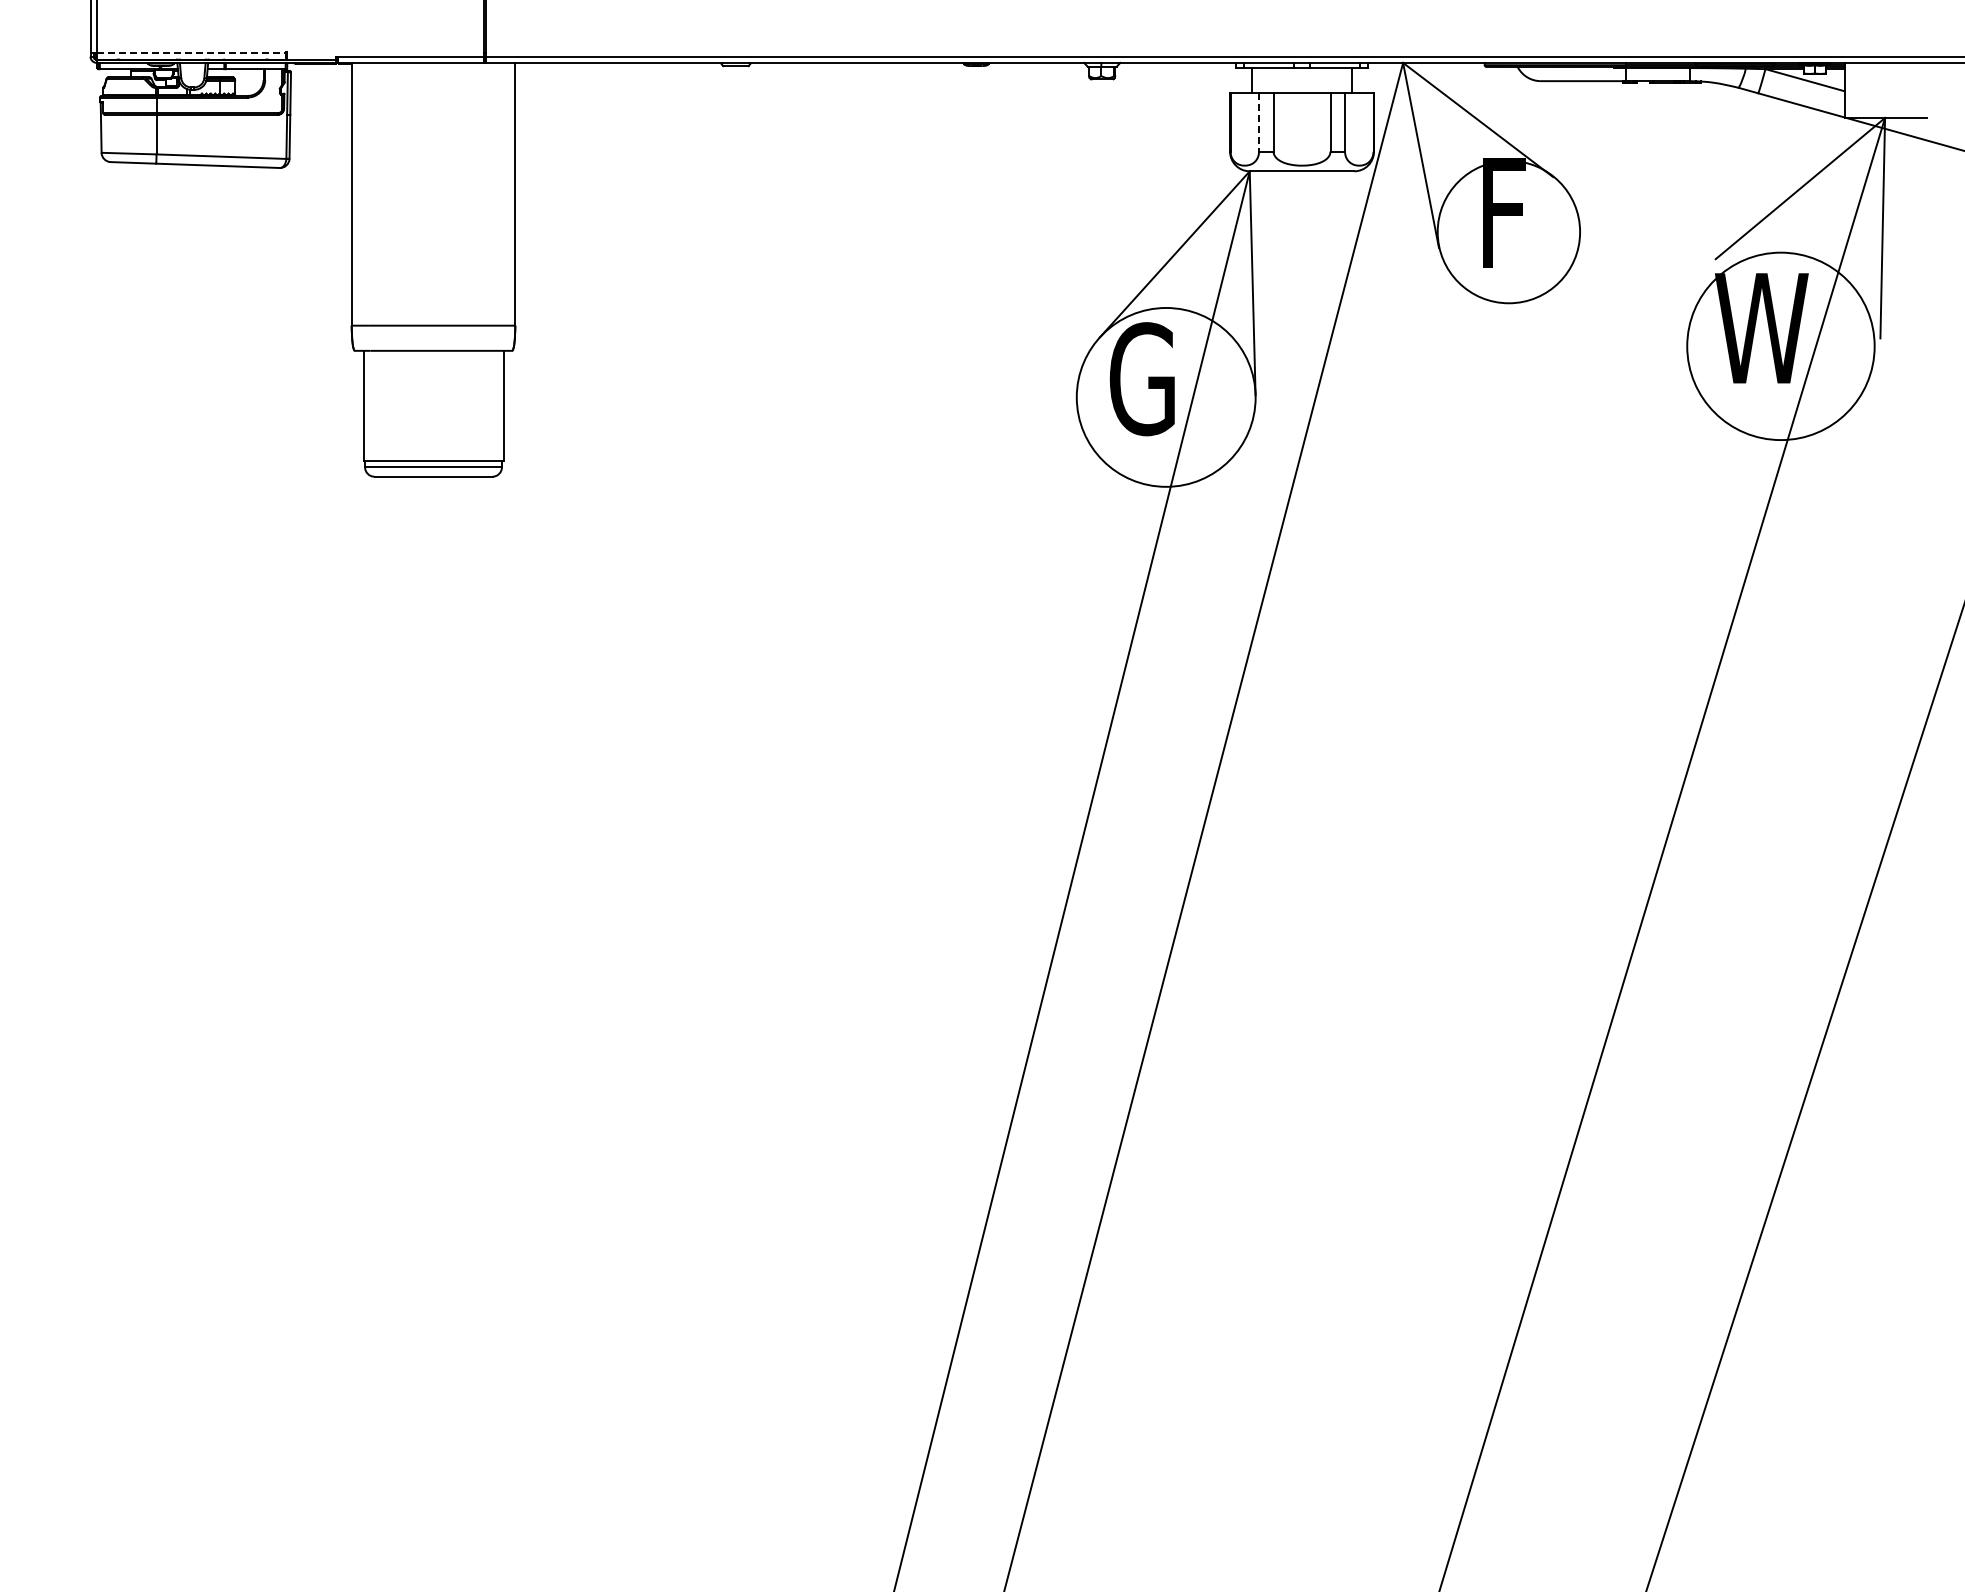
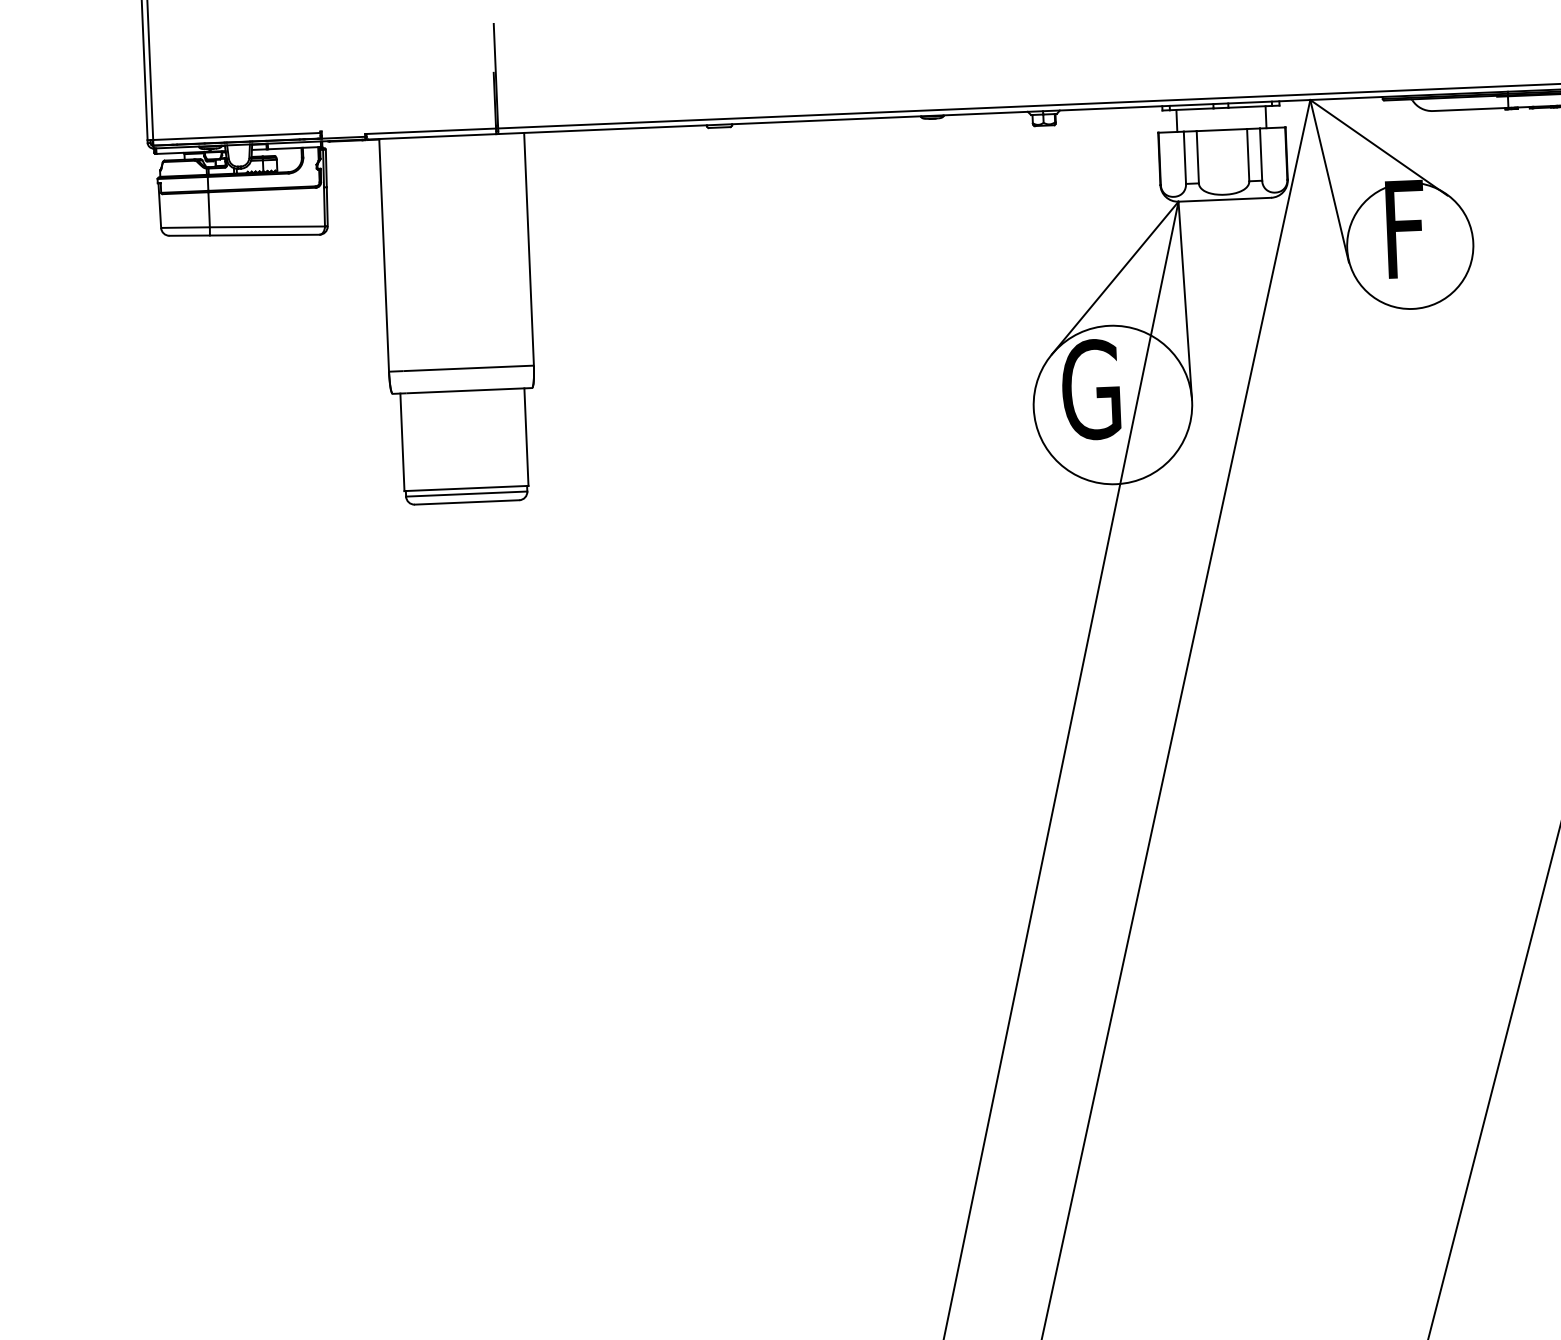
line: (191, 53) -> (237, 136), dashed -> solid
line: (1259, 122) -> (1185, 158), dashed -> solid

